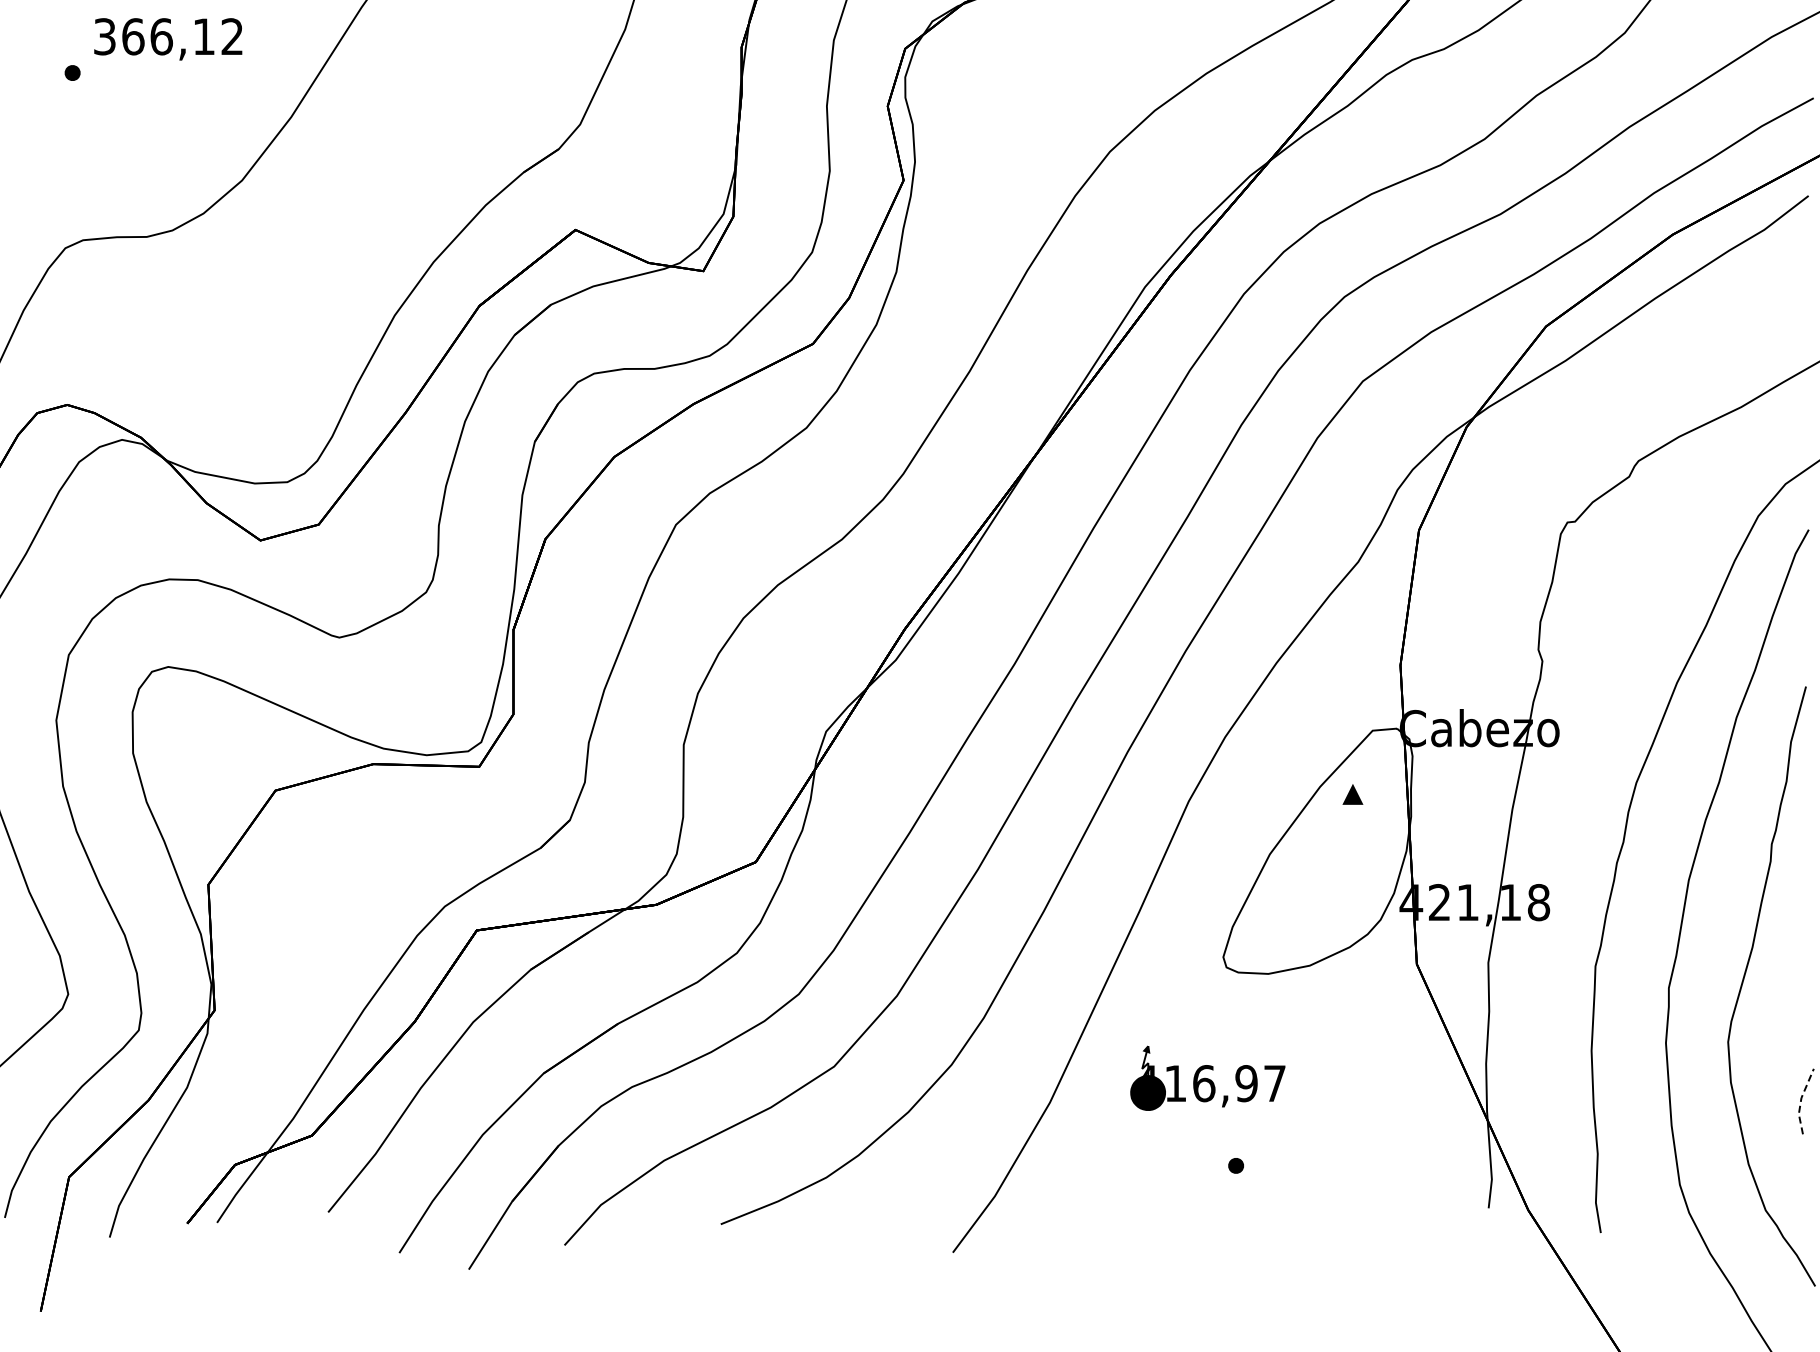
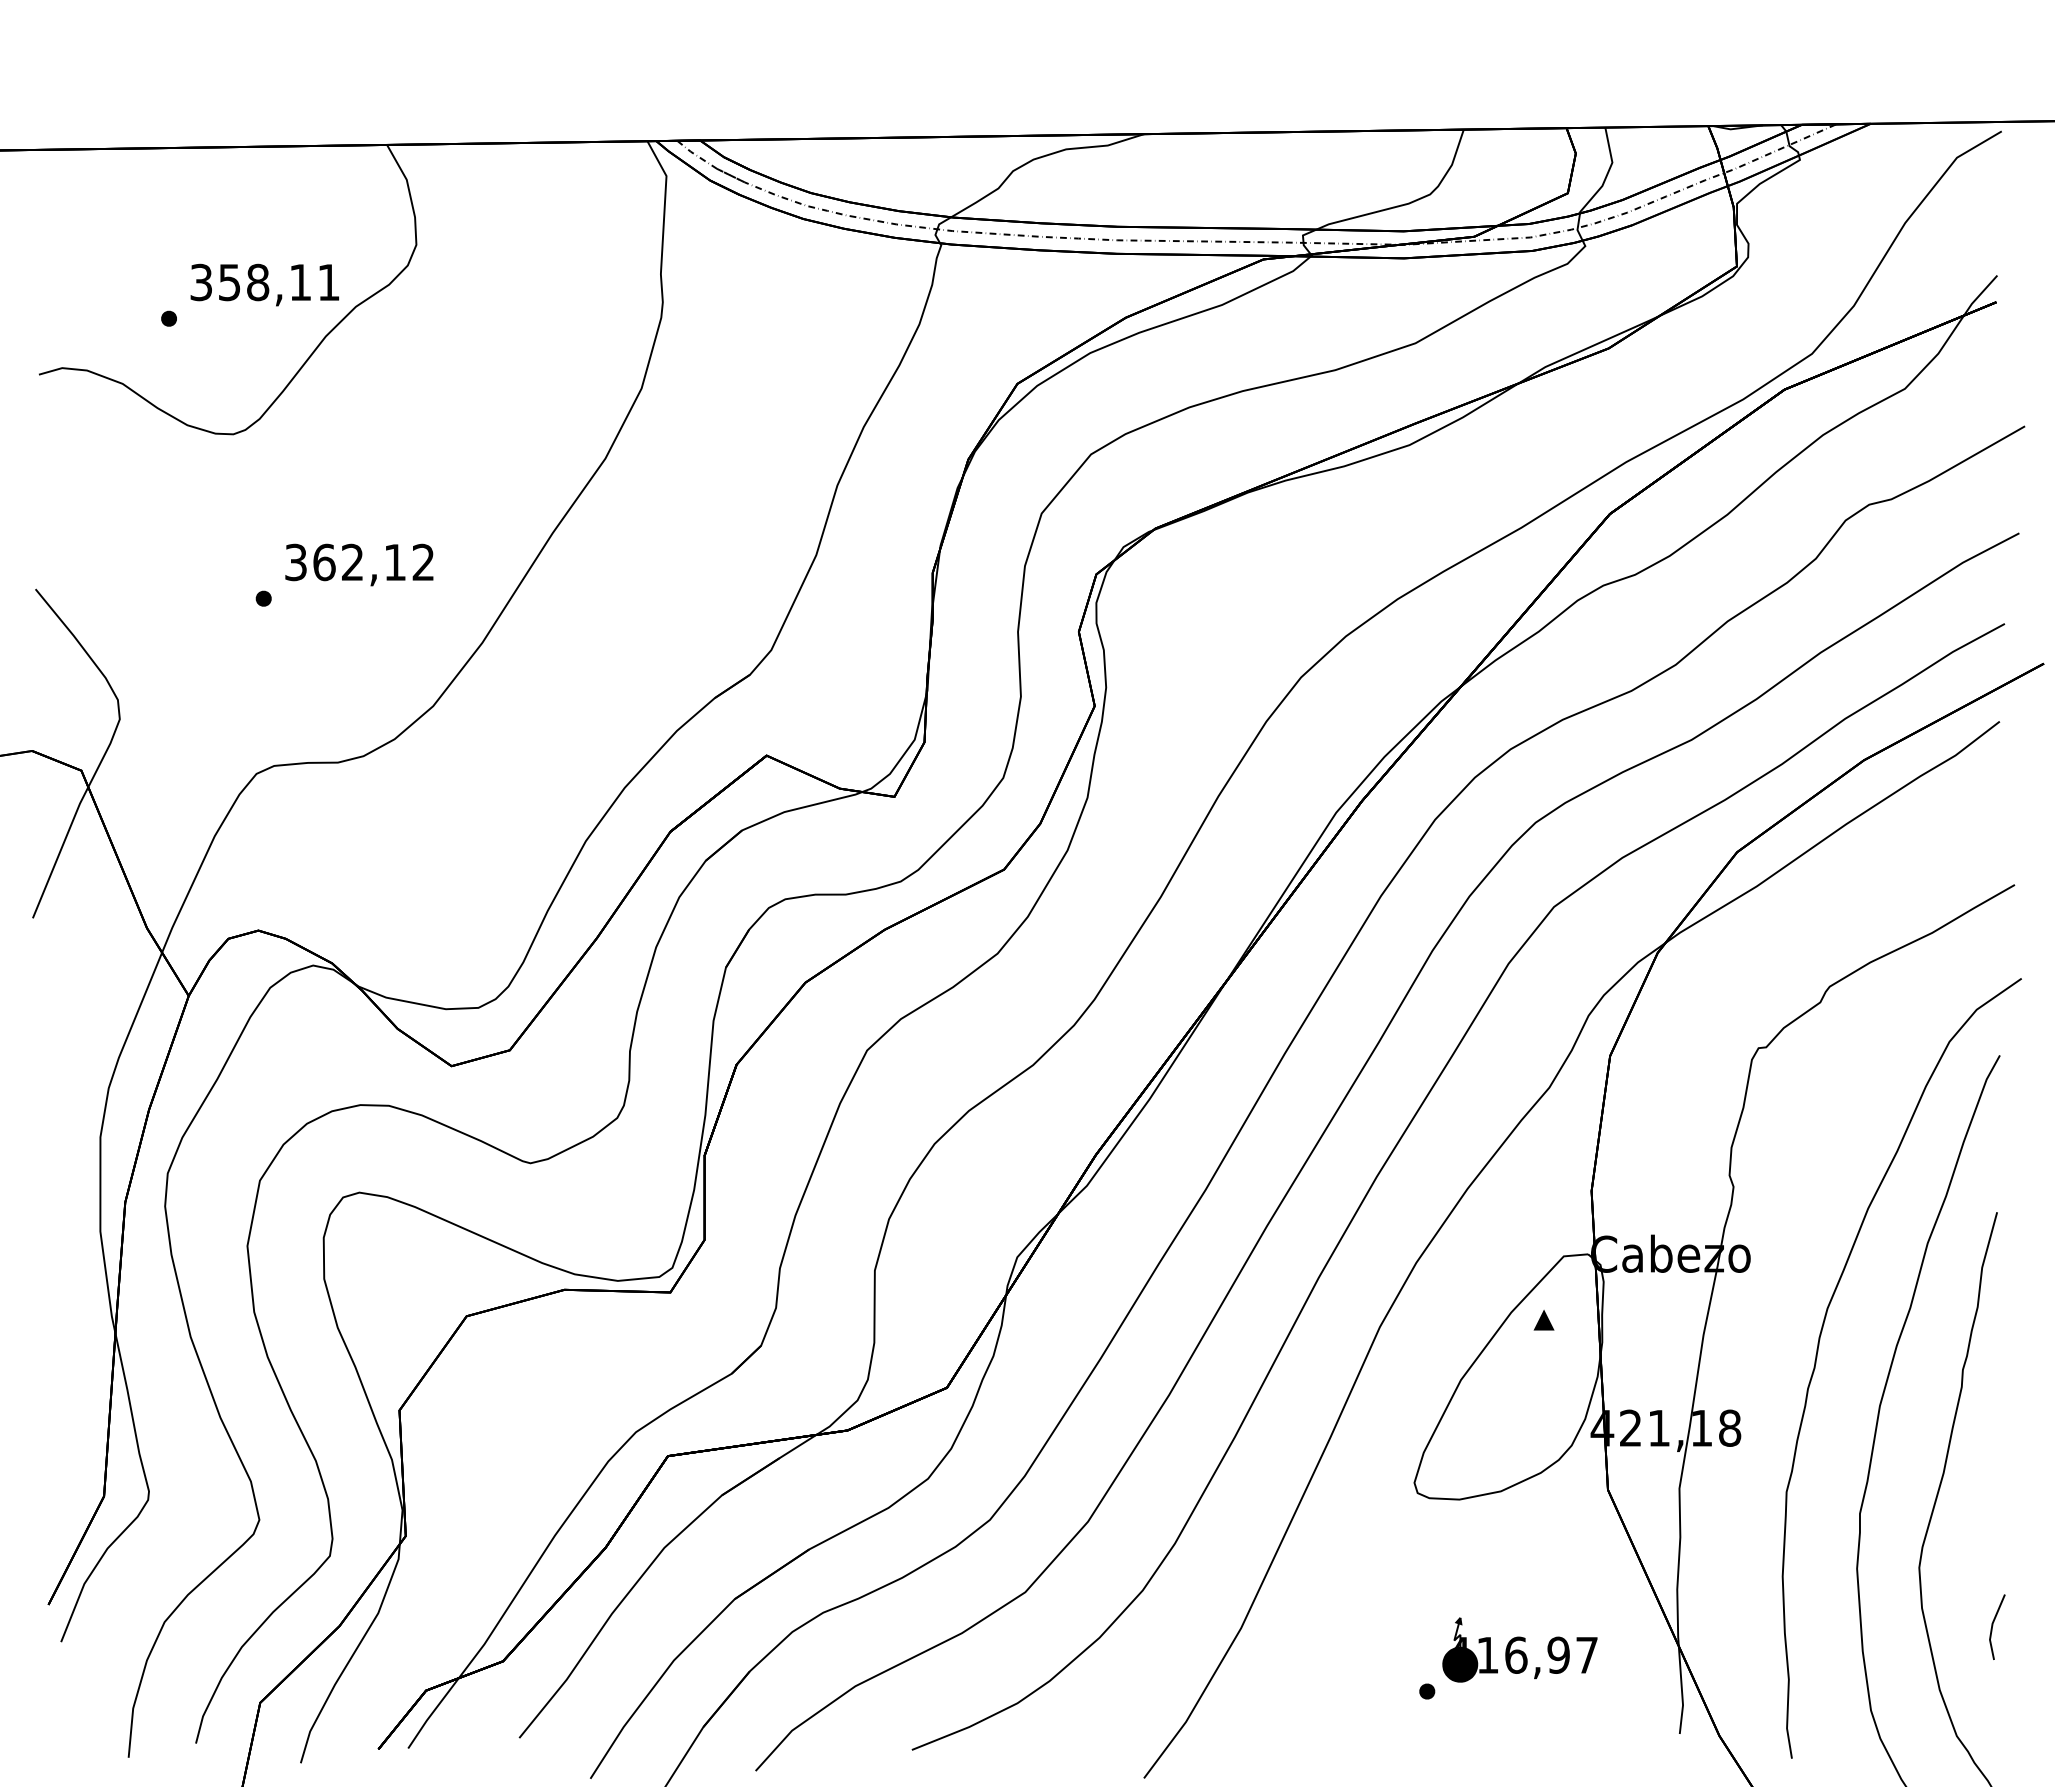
text: (161, 36) -> (352, 562), 366,12 -> 362,12
part: (1207, 1077) -> (1519, 1649), moved
line: (1801, 1100) -> (1992, 1626), dashed -> solid

